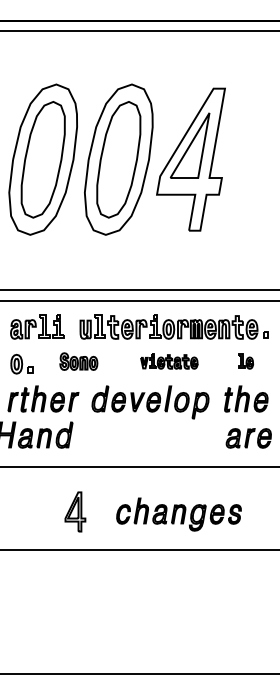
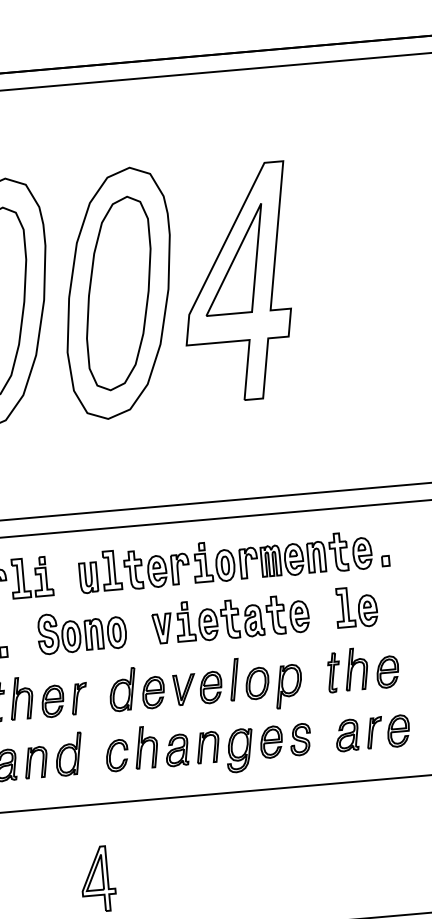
part: (78, 361) -> (81, 631), size x1.43
part: (169, 361) -> (231, 618), size x1.67
part: (245, 361) -> (356, 607), size x1.67
part: (178, 514) -> (207, 747), moved

